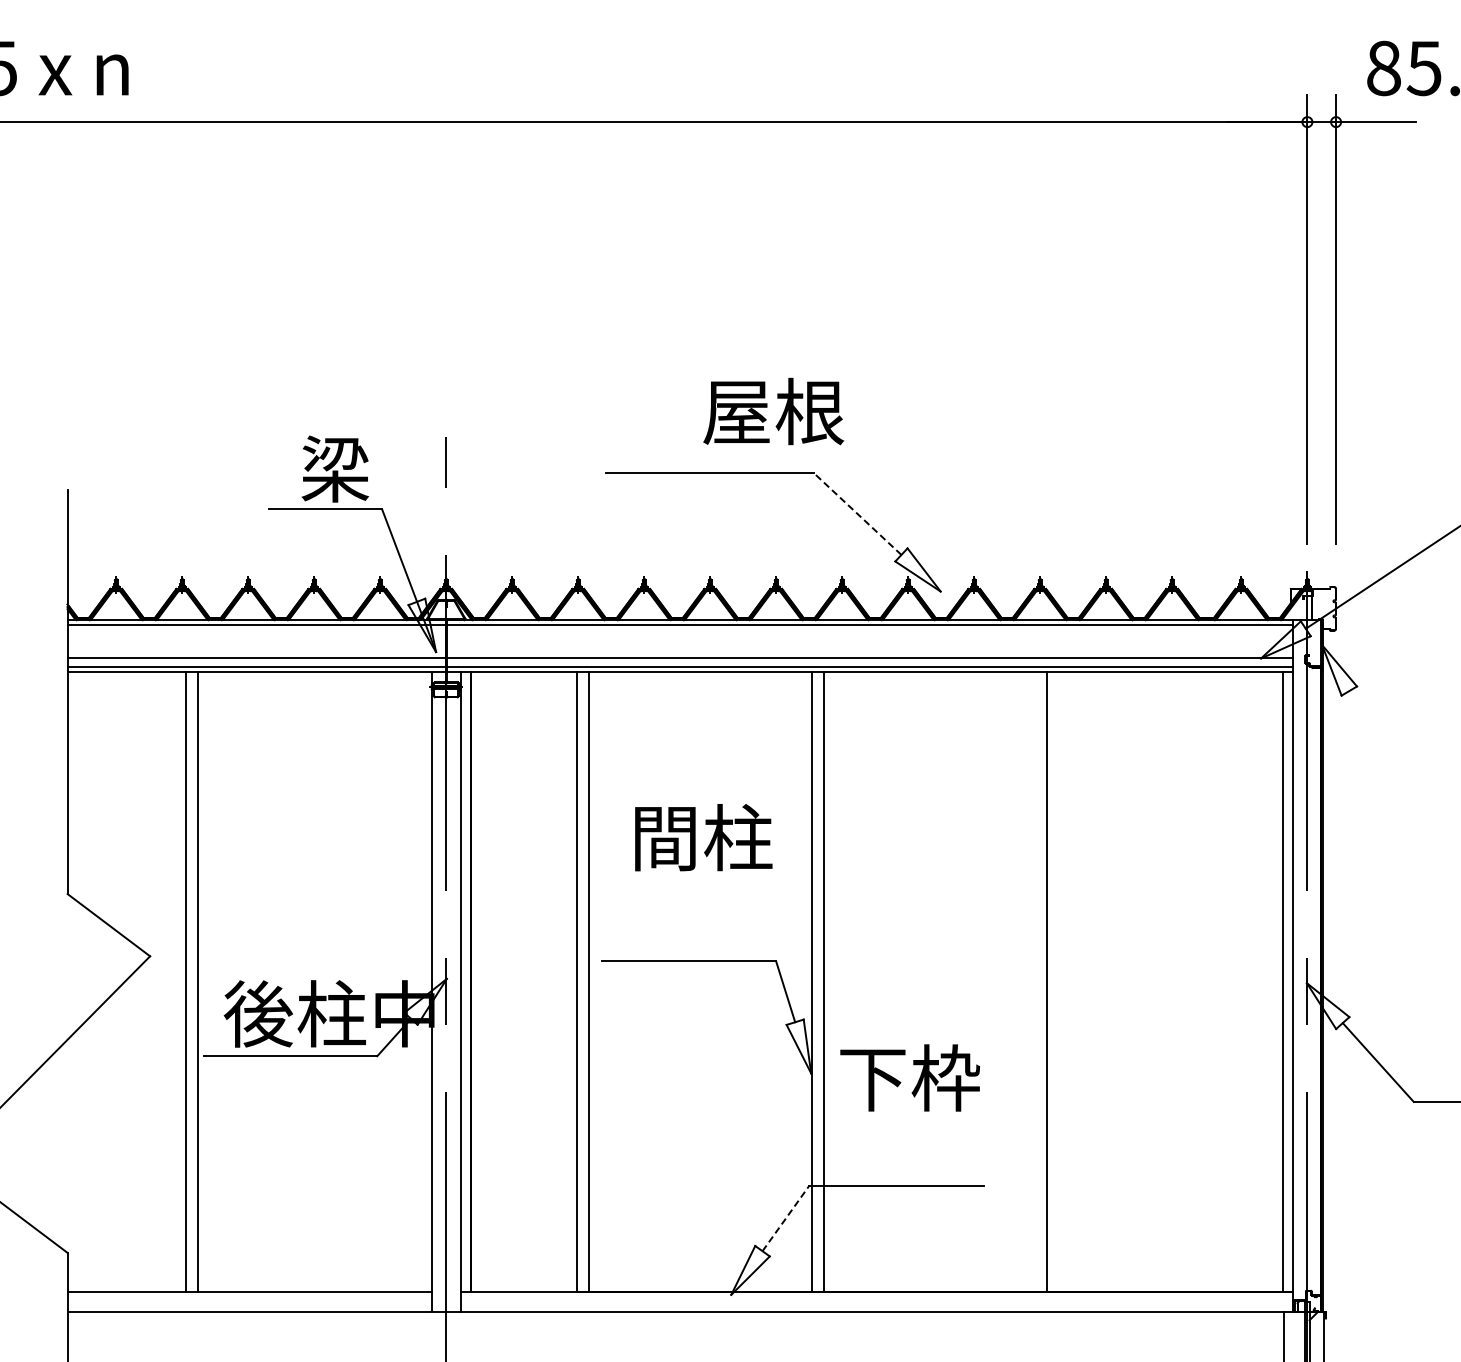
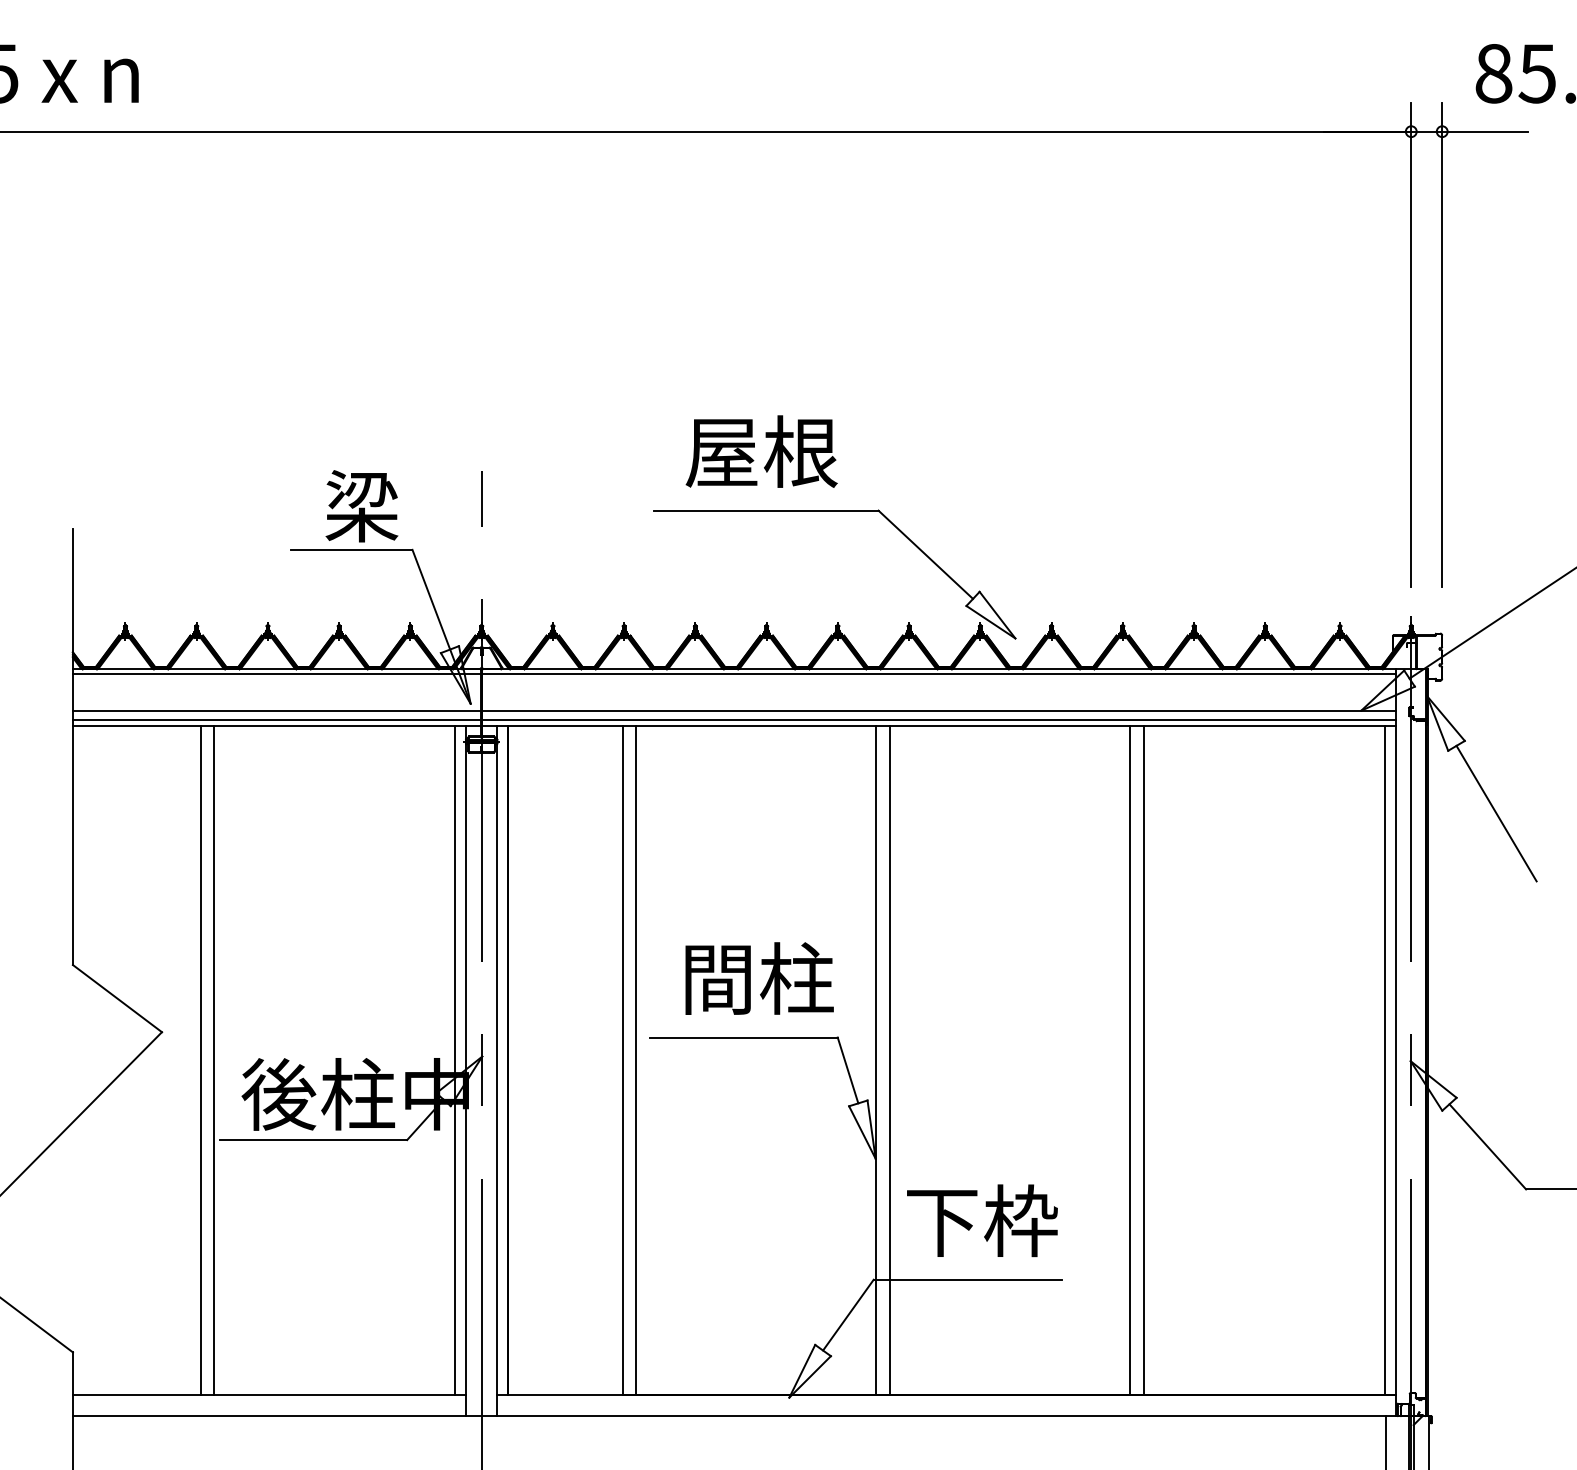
text: (773, 411) -> (761, 451), moved
line: (857, 514) -> (925, 555), dashed -> solid
line: (1386, 753) -> (1496, 813), added
text: (703, 837) -> (759, 978), moved
line: (421, 981) -> (454, 1059), added
line: (1059, 981) -> (1143, 1059), added
text: (909, 1077) -> (981, 1220), moved
line: (786, 1218) -> (848, 1315), dashed -> solid

